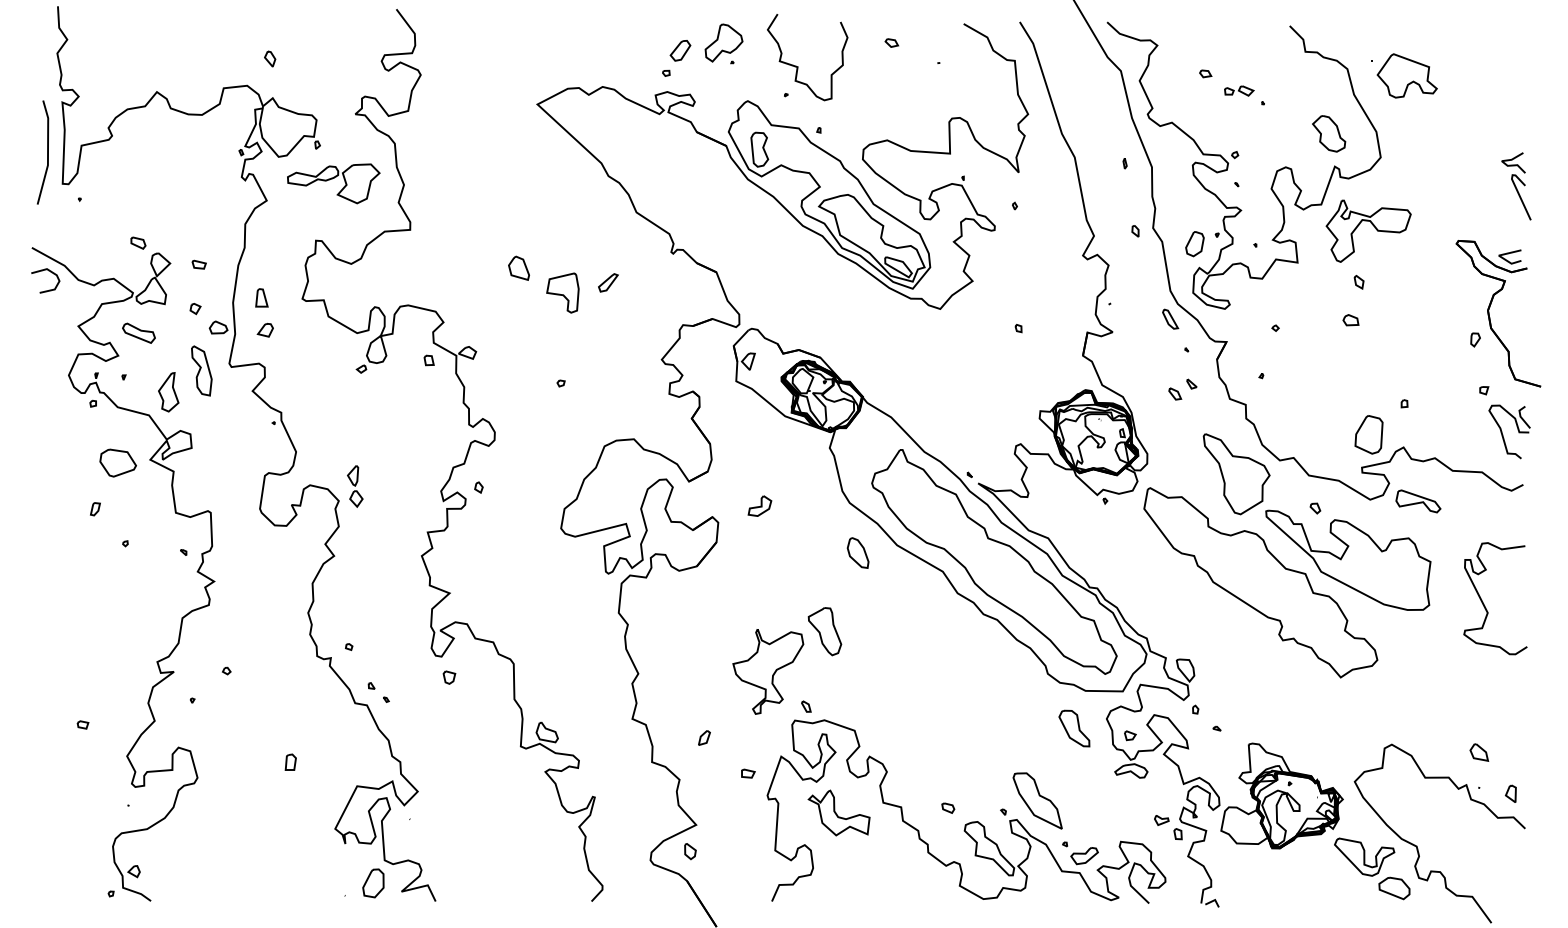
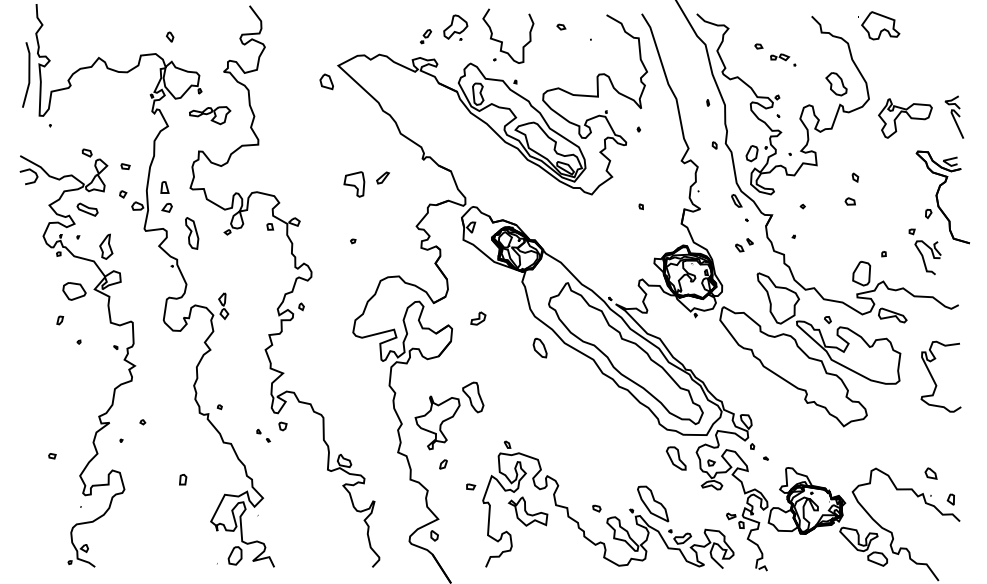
part: (675, 57) -> (425, 36), size x0.6
part: (1405, 75) -> (879, 25), moved
line: (46, 151) -> (28, 74), moved
part: (332, 183) -> (209, 115), size x0.7
part: (1368, 231) -> (905, 118), moved
part: (518, 267) -> (326, 81), moved
part: (202, 371) -> (192, 233), moved
part: (1503, 421) -> (924, 251), moved
part: (787, 660) -> (449, 415), moved
part: (378, 692) -> (263, 435), moved

